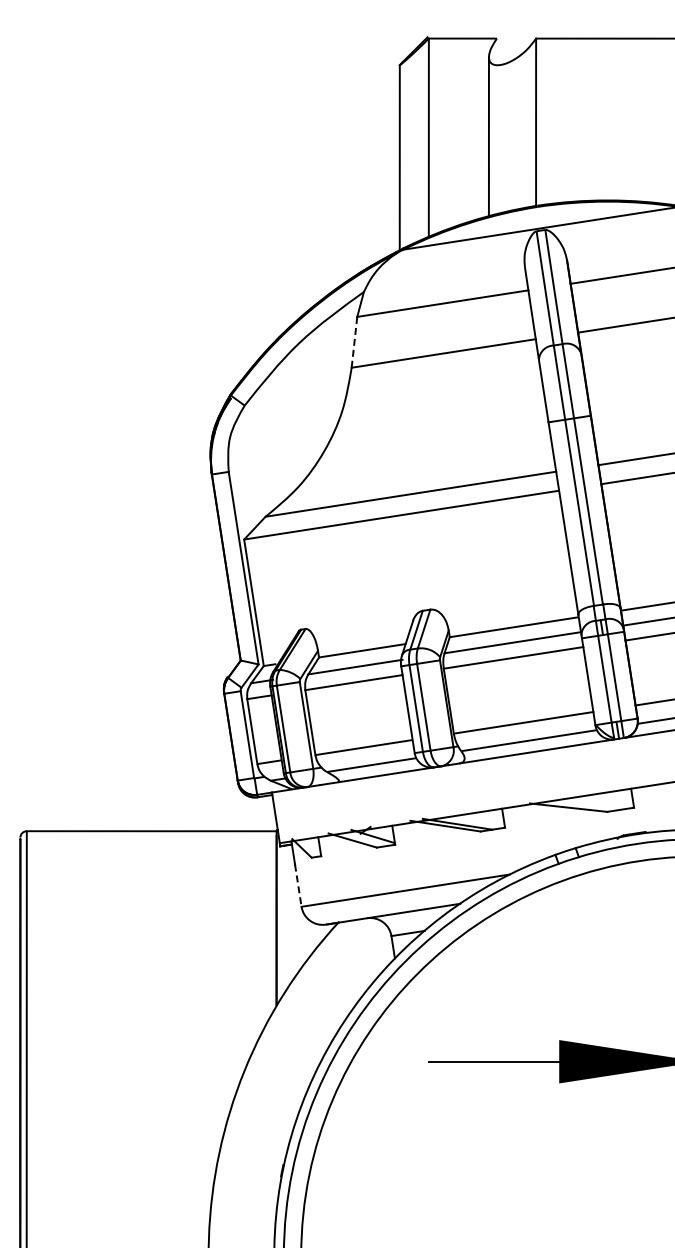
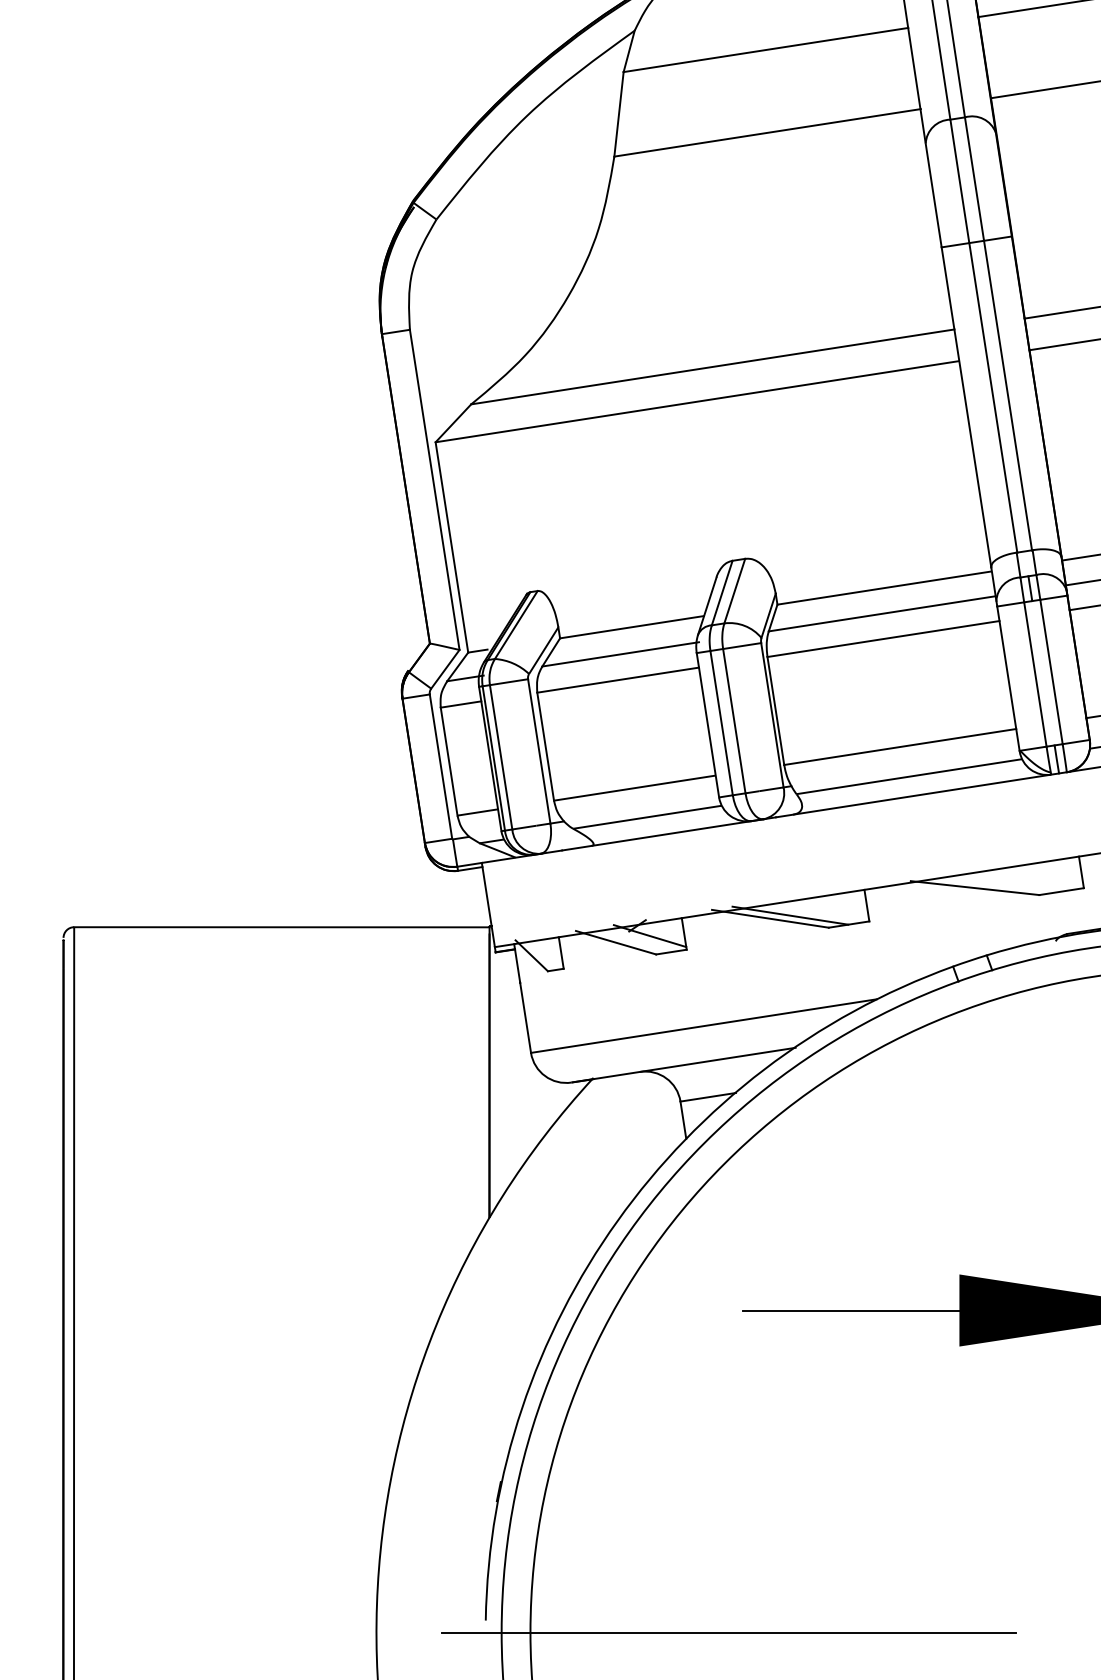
line: (354, 342) -> (619, 114), dashed -> solid
line: (298, 886) -> (525, 1019), dashed -> solid

